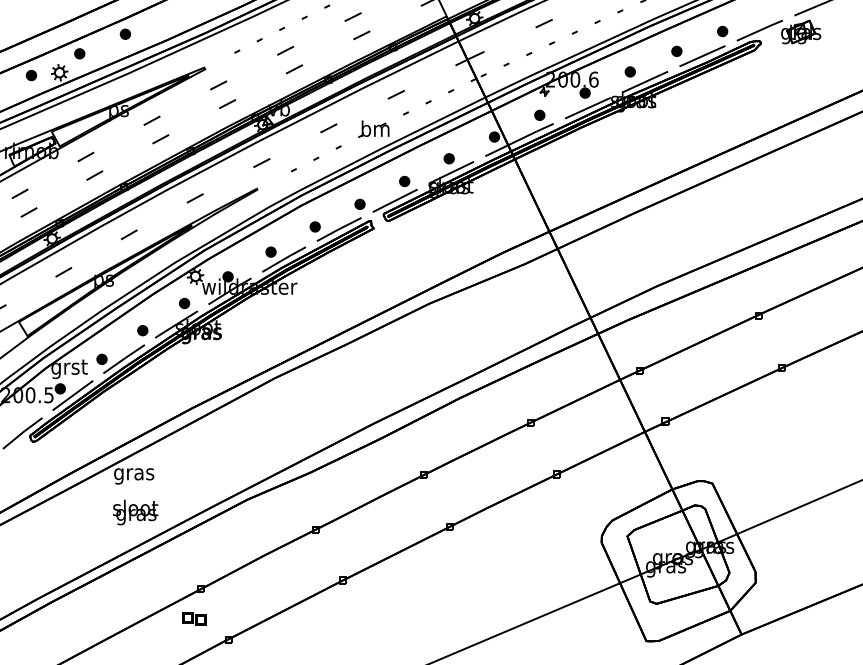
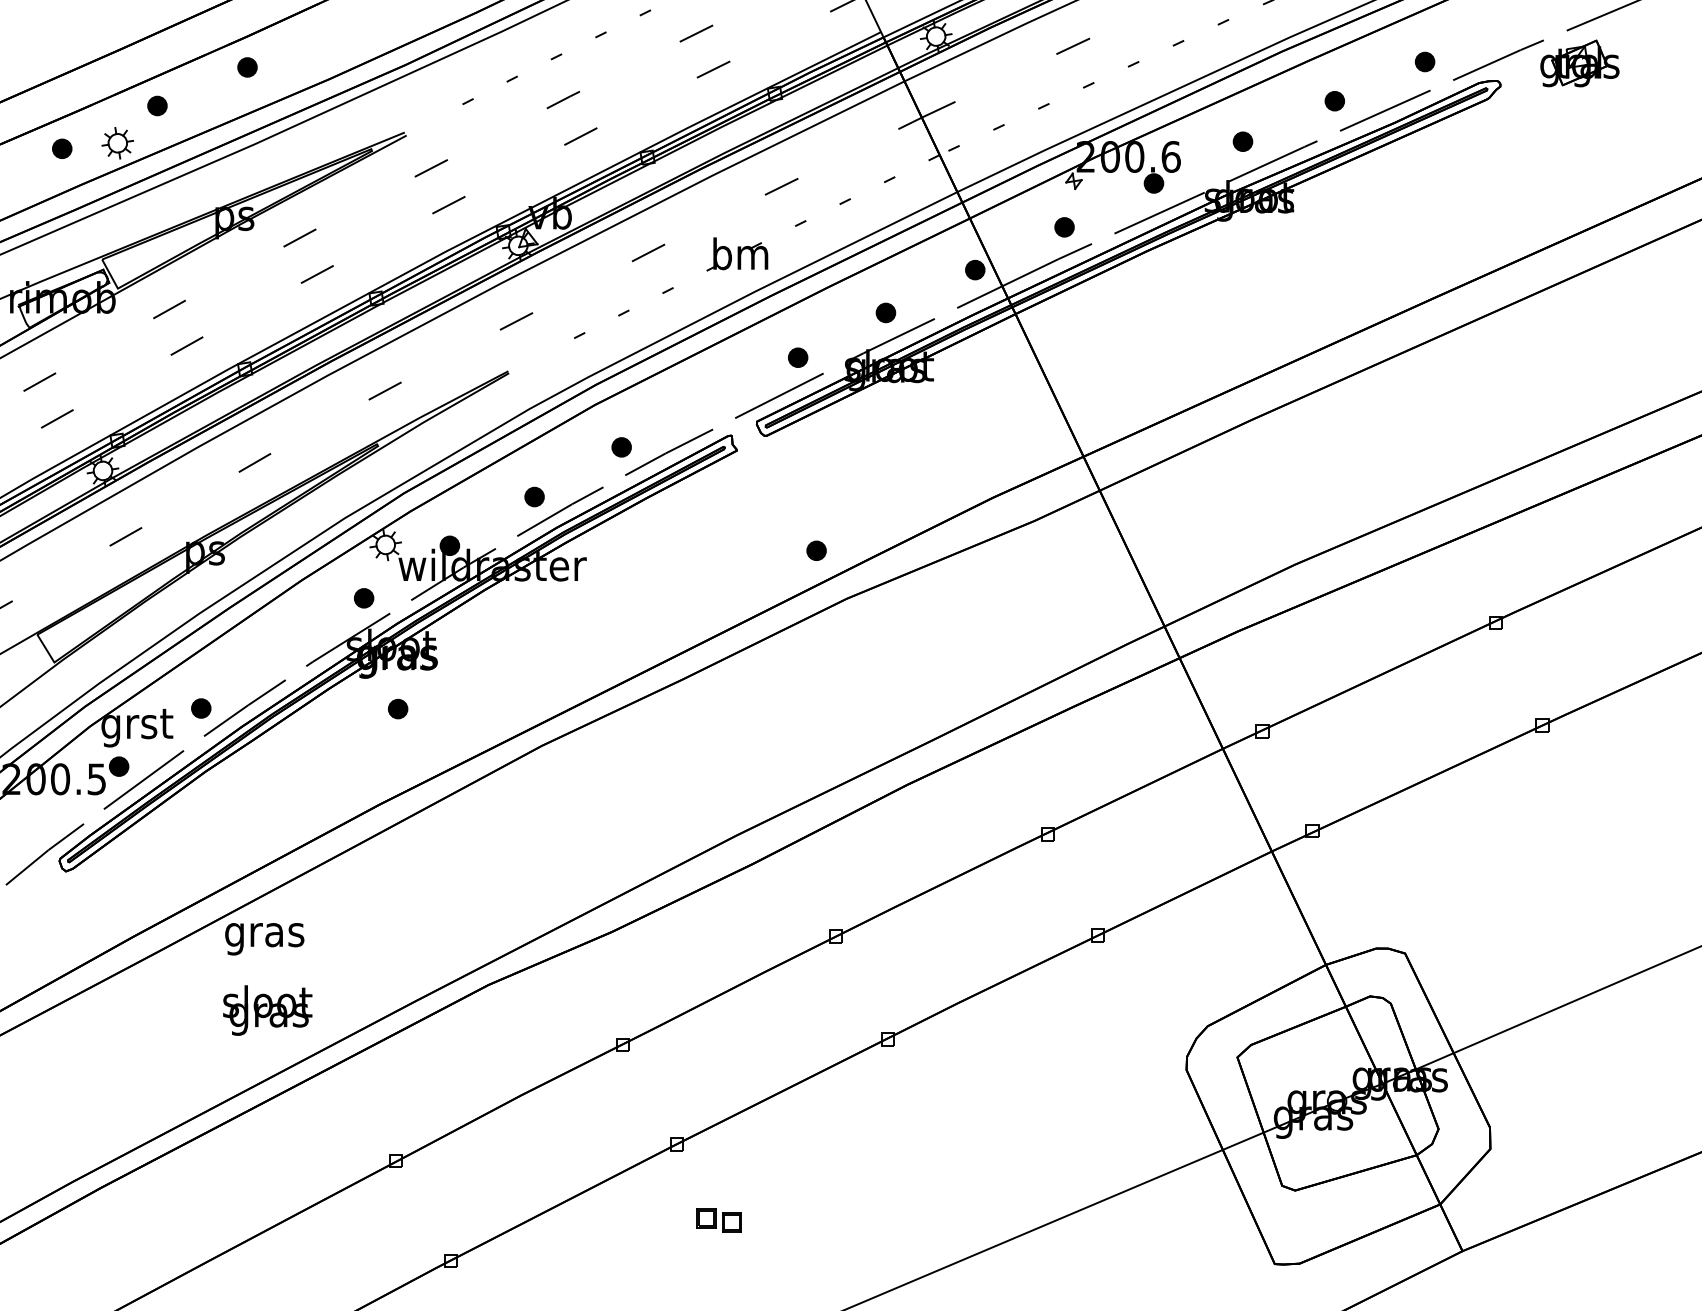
part: (359, 203) -> (815, 549), moved
part: (142, 330) -> (397, 708), moved
part: (194, 618) -> (718, 1219), moved

